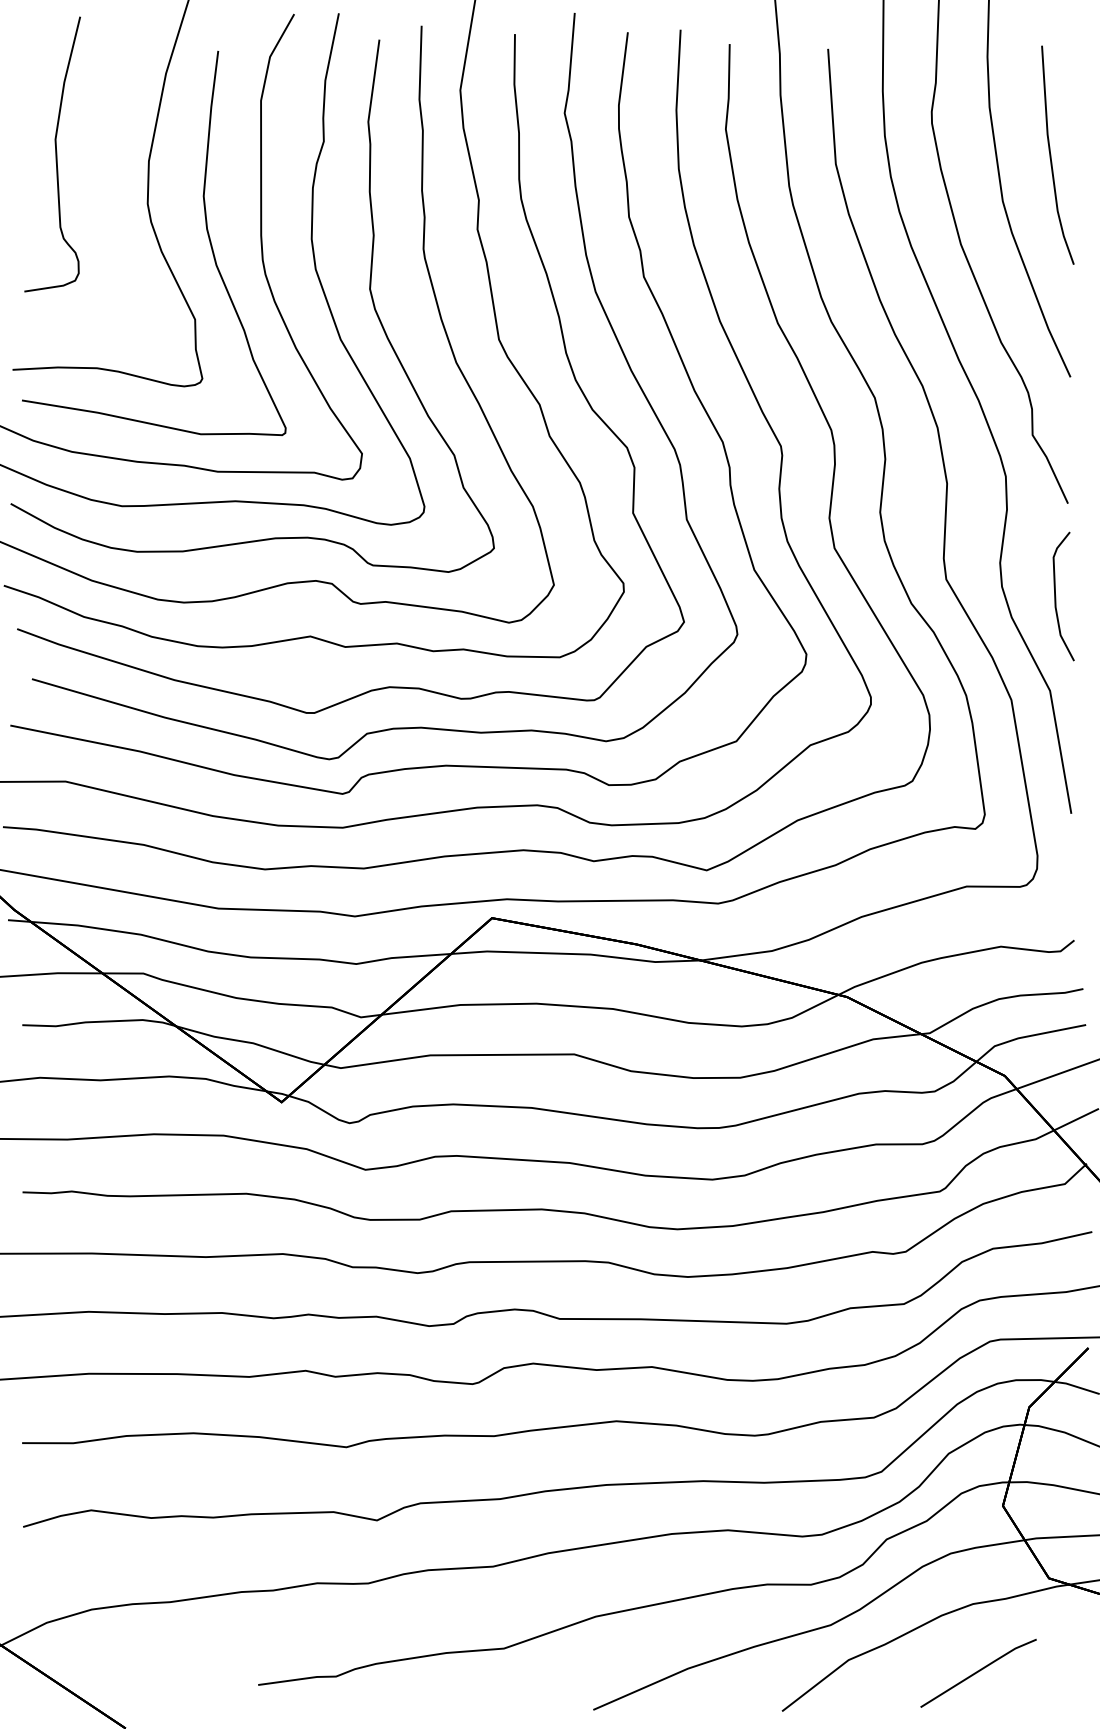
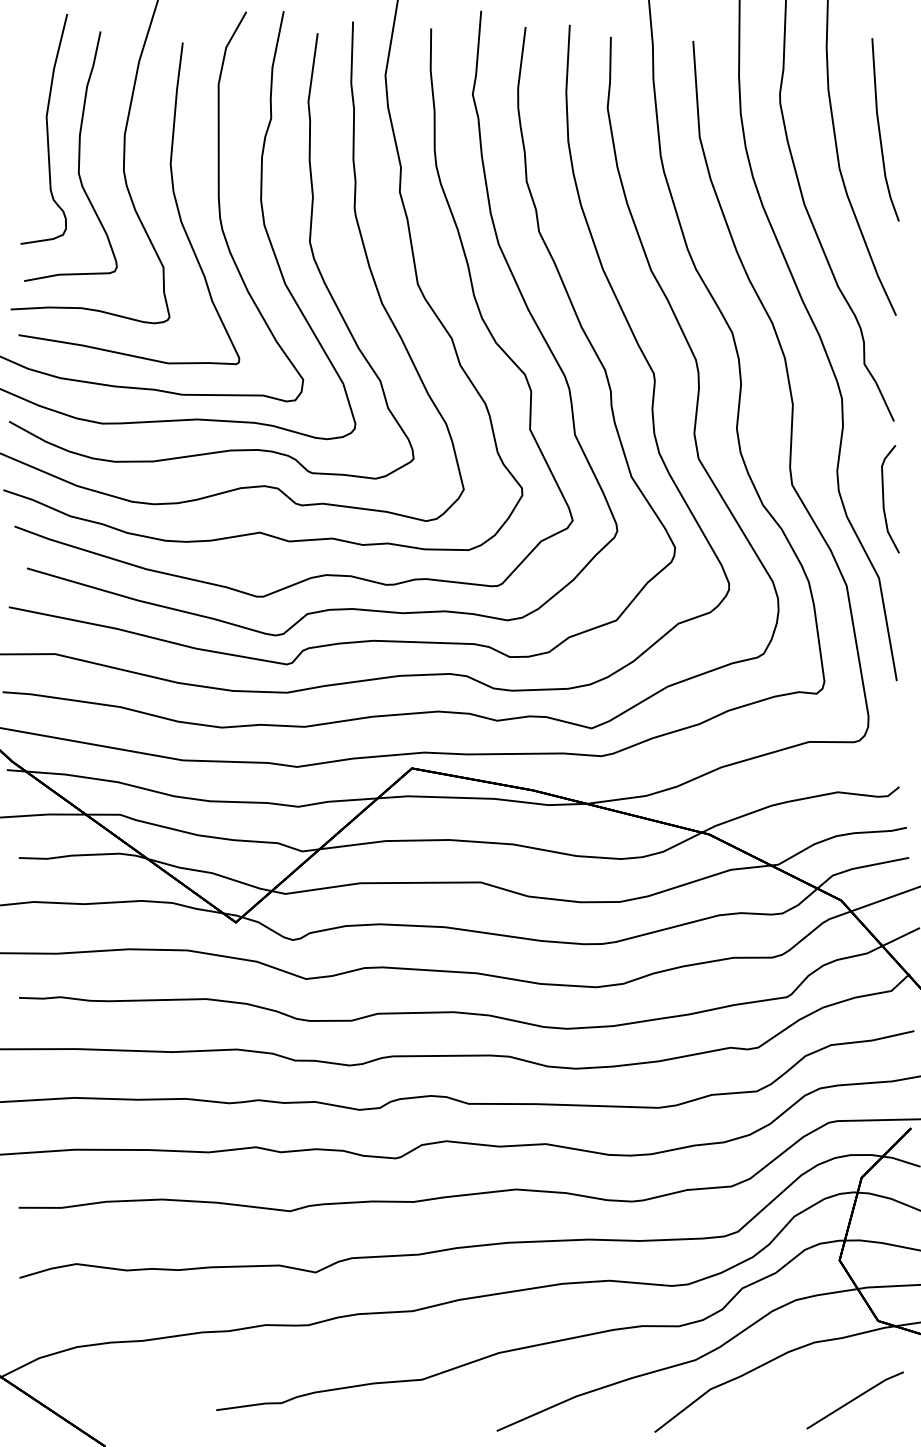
part: (93, 187) -> (78, 156), added
line: (977, 1673) -> (854, 1400), moved

